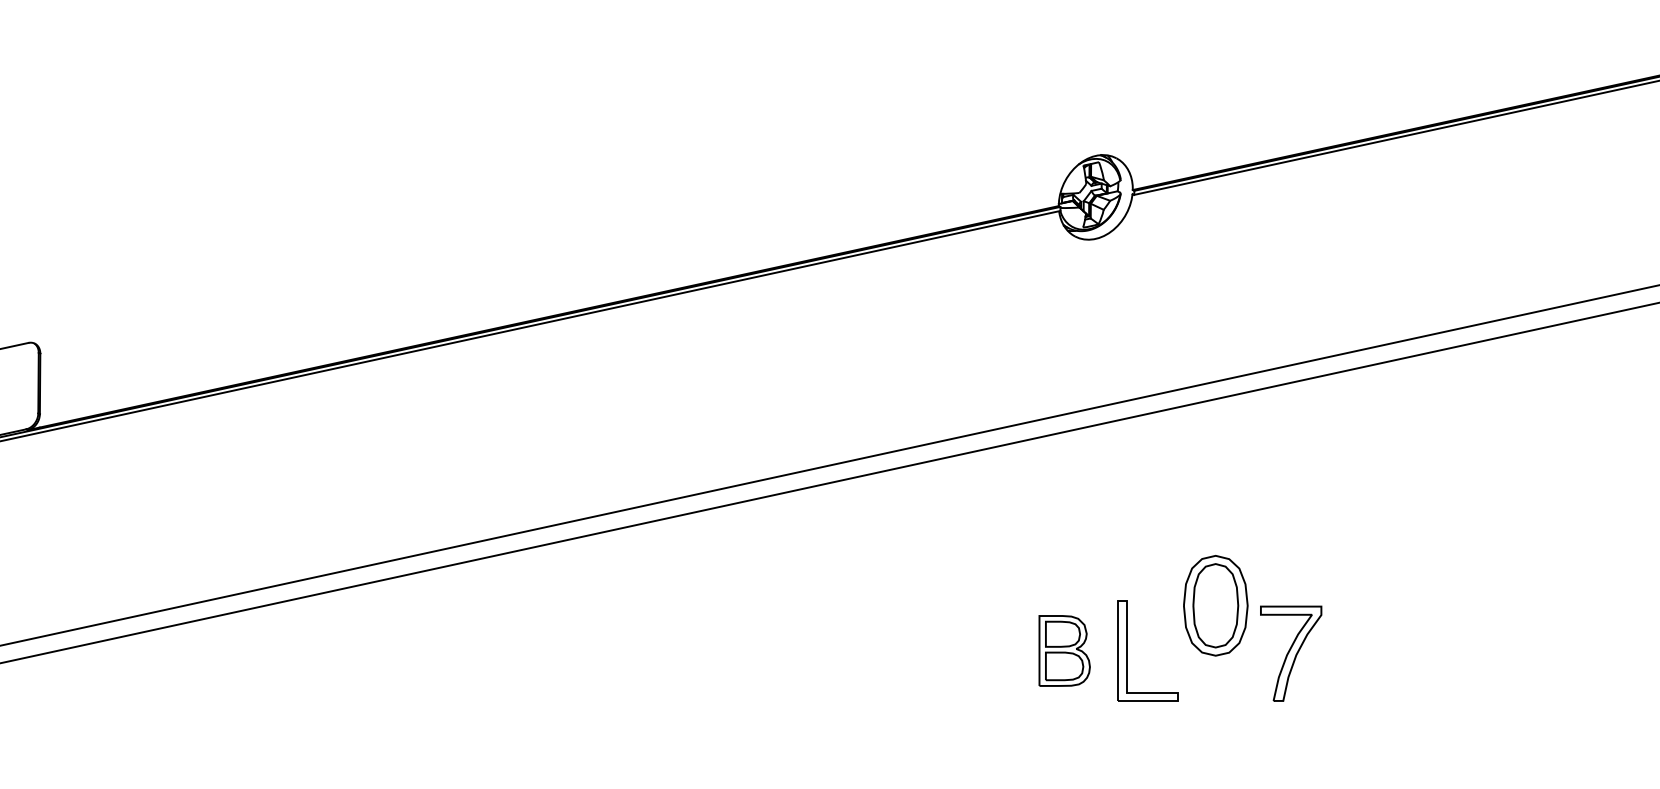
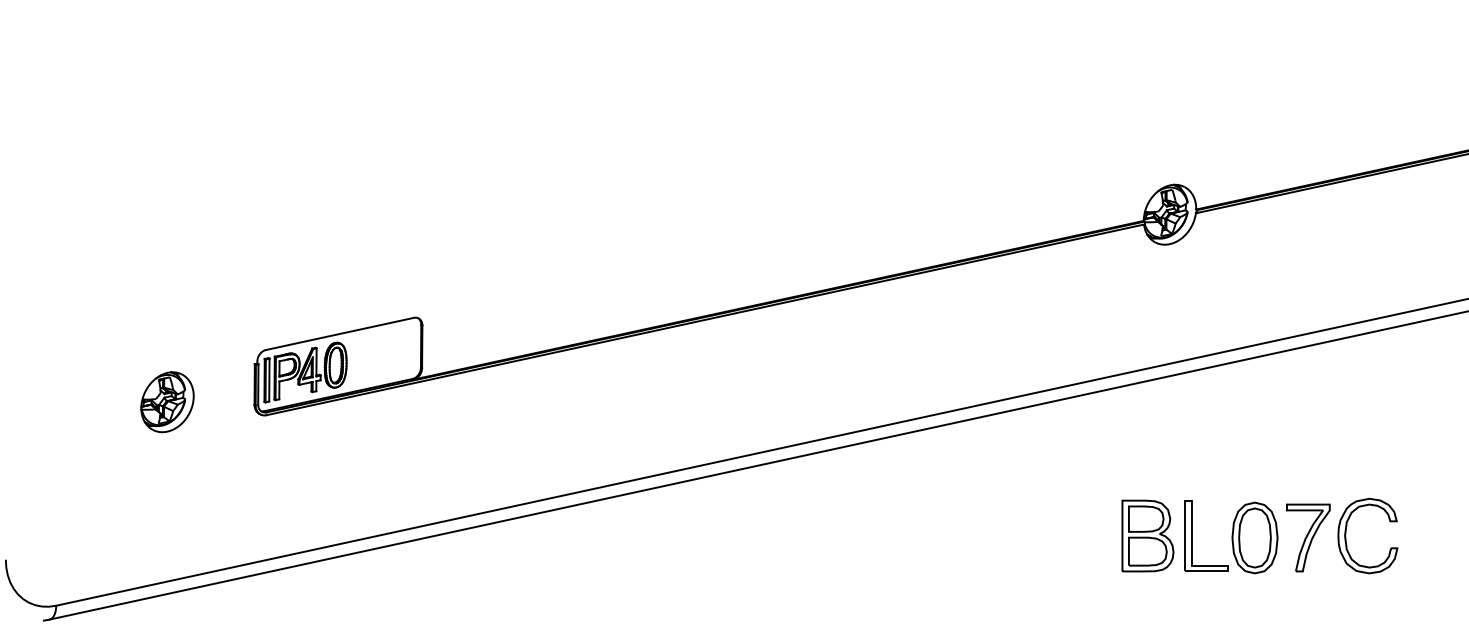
part: (1215, 605) -> (1254, 537), moved
part: (1344, 648) -> (1346, 534), added
part: (1064, 650) -> (1147, 535), size x1.43

